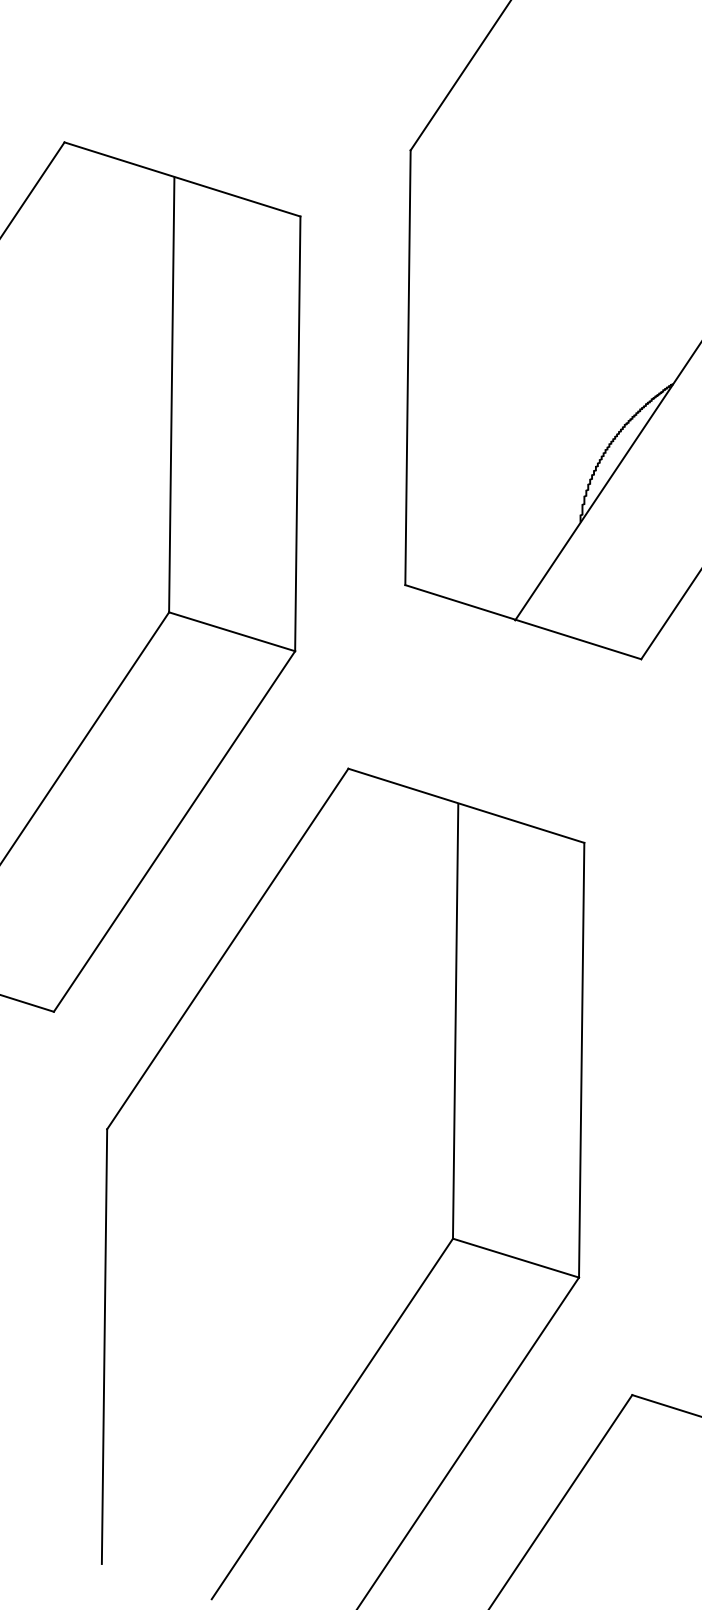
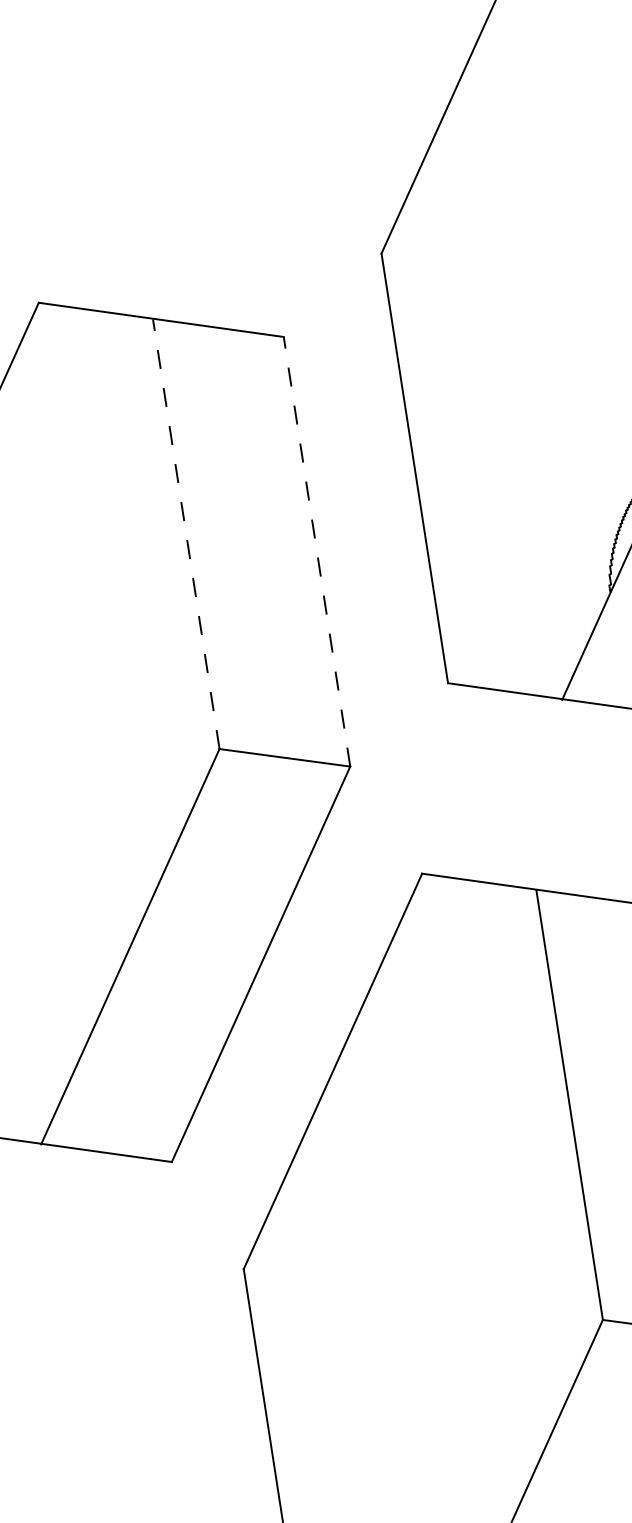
line: (171, 394) -> (185, 533), solid -> dashed
line: (297, 433) -> (316, 551), solid -> dashed

